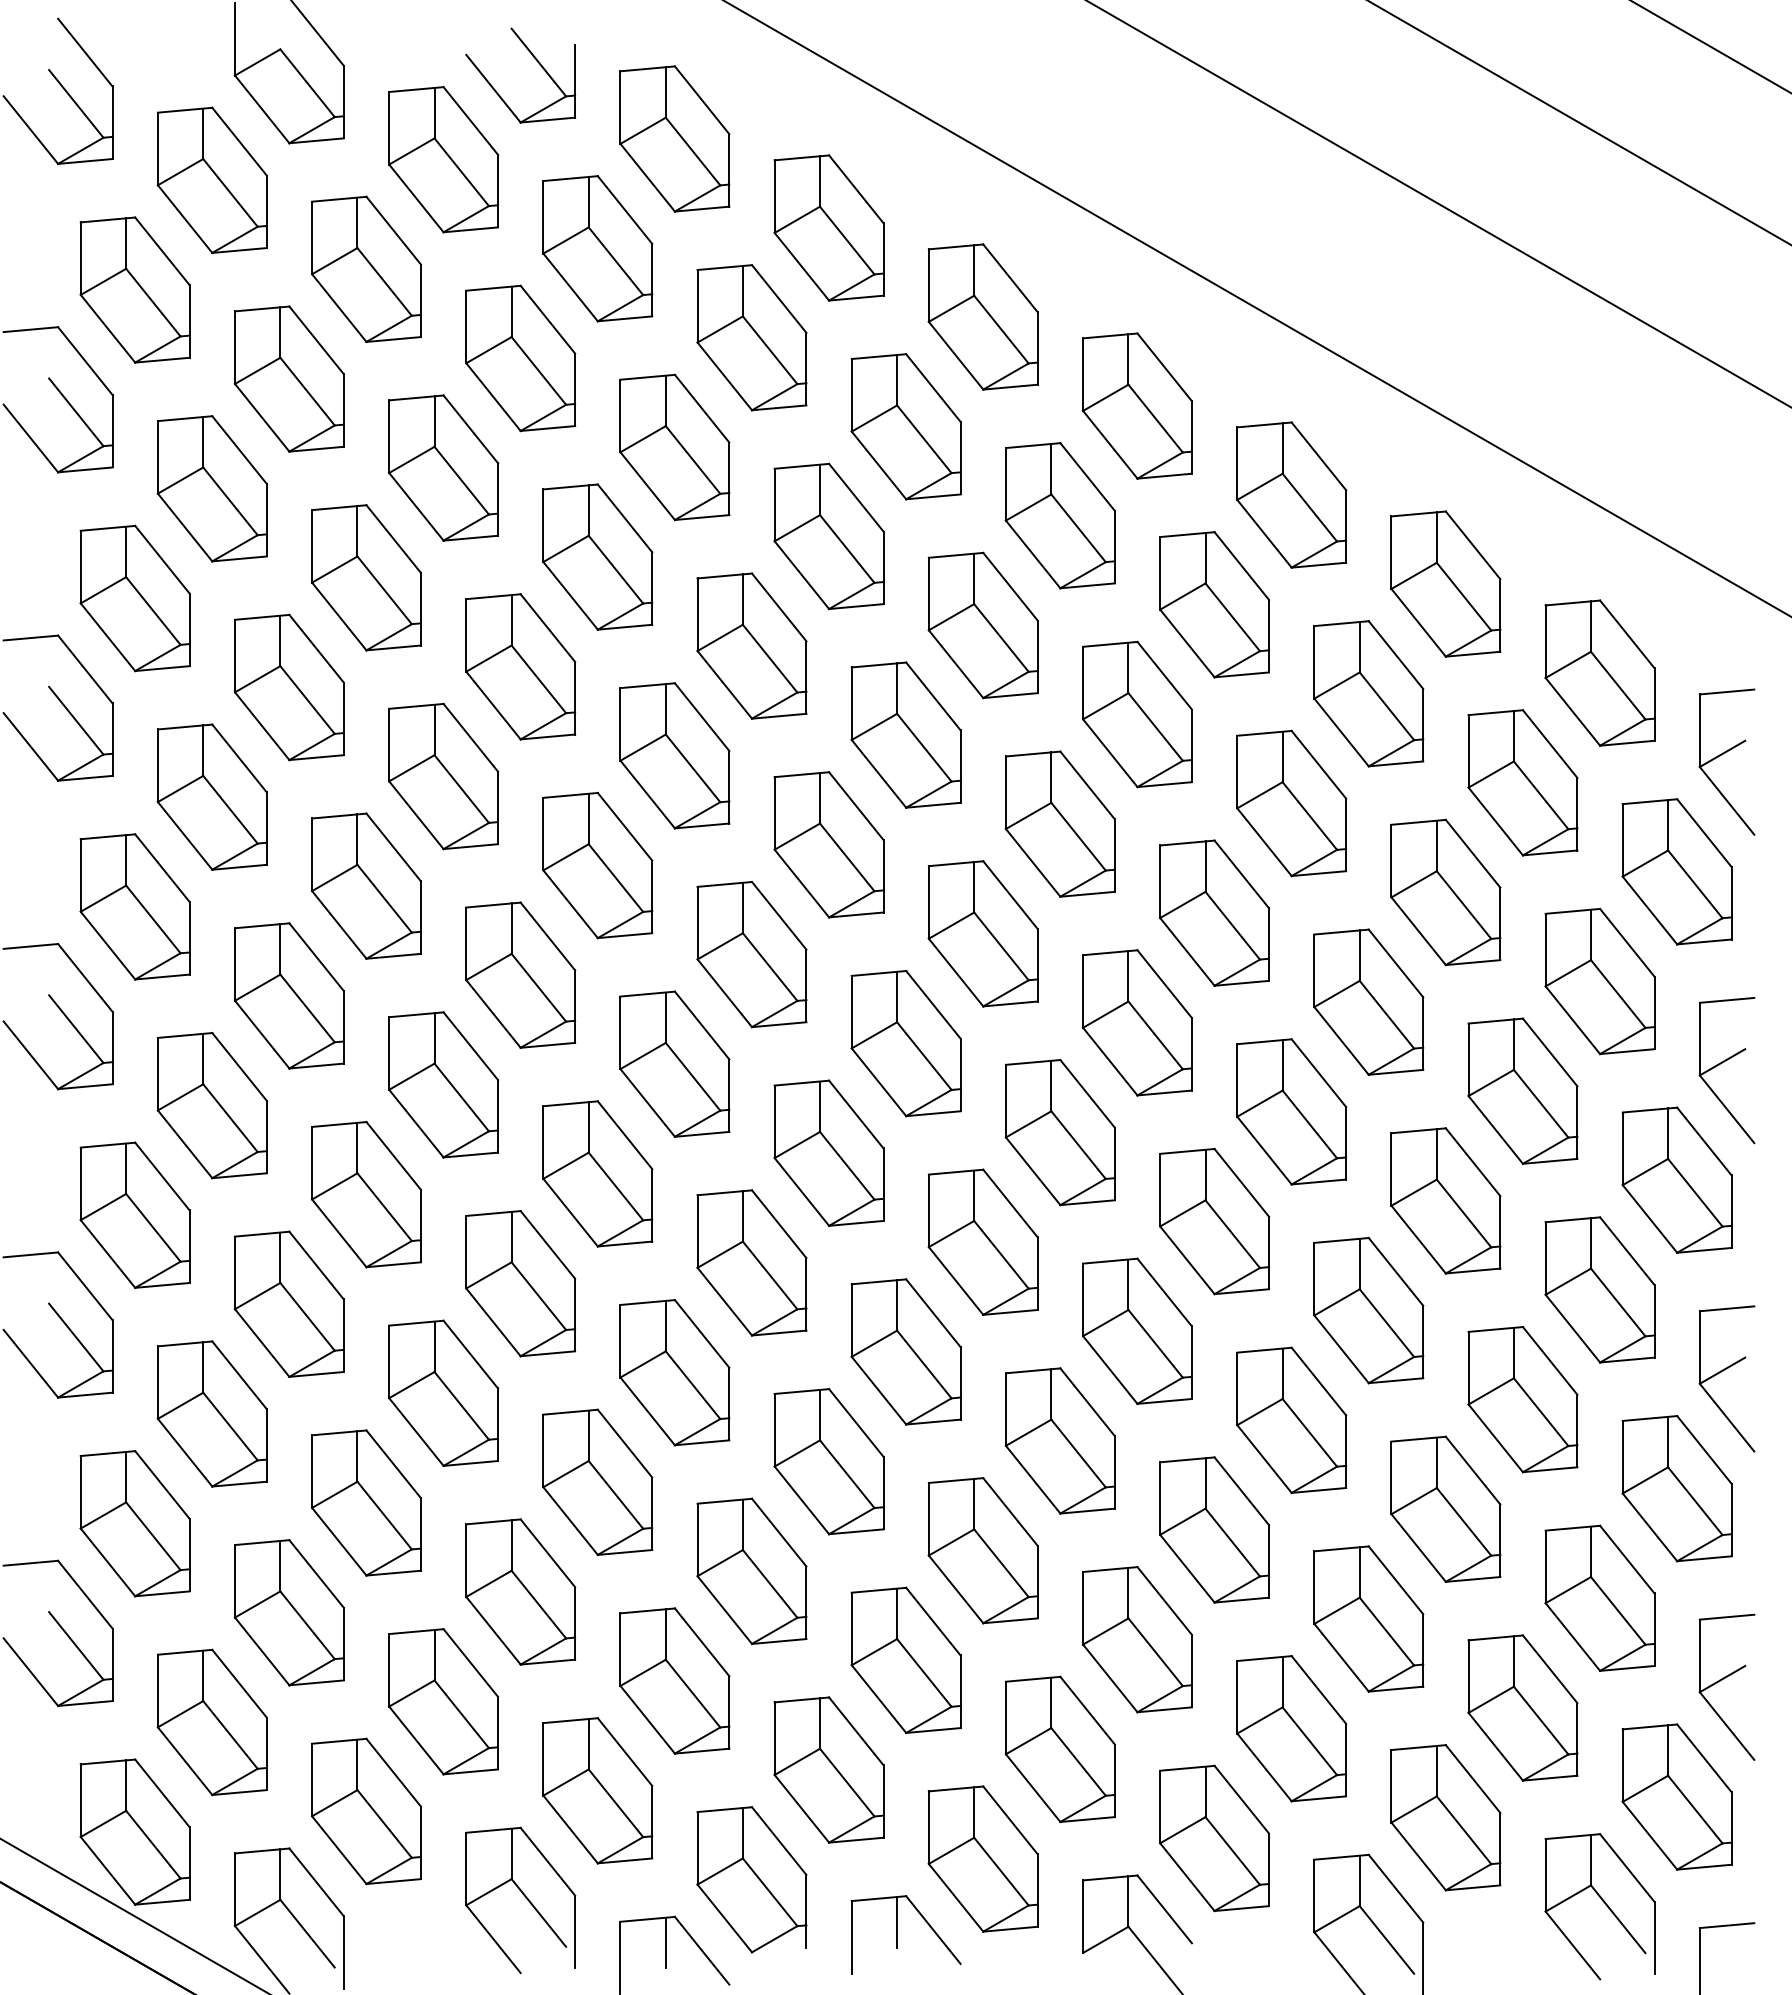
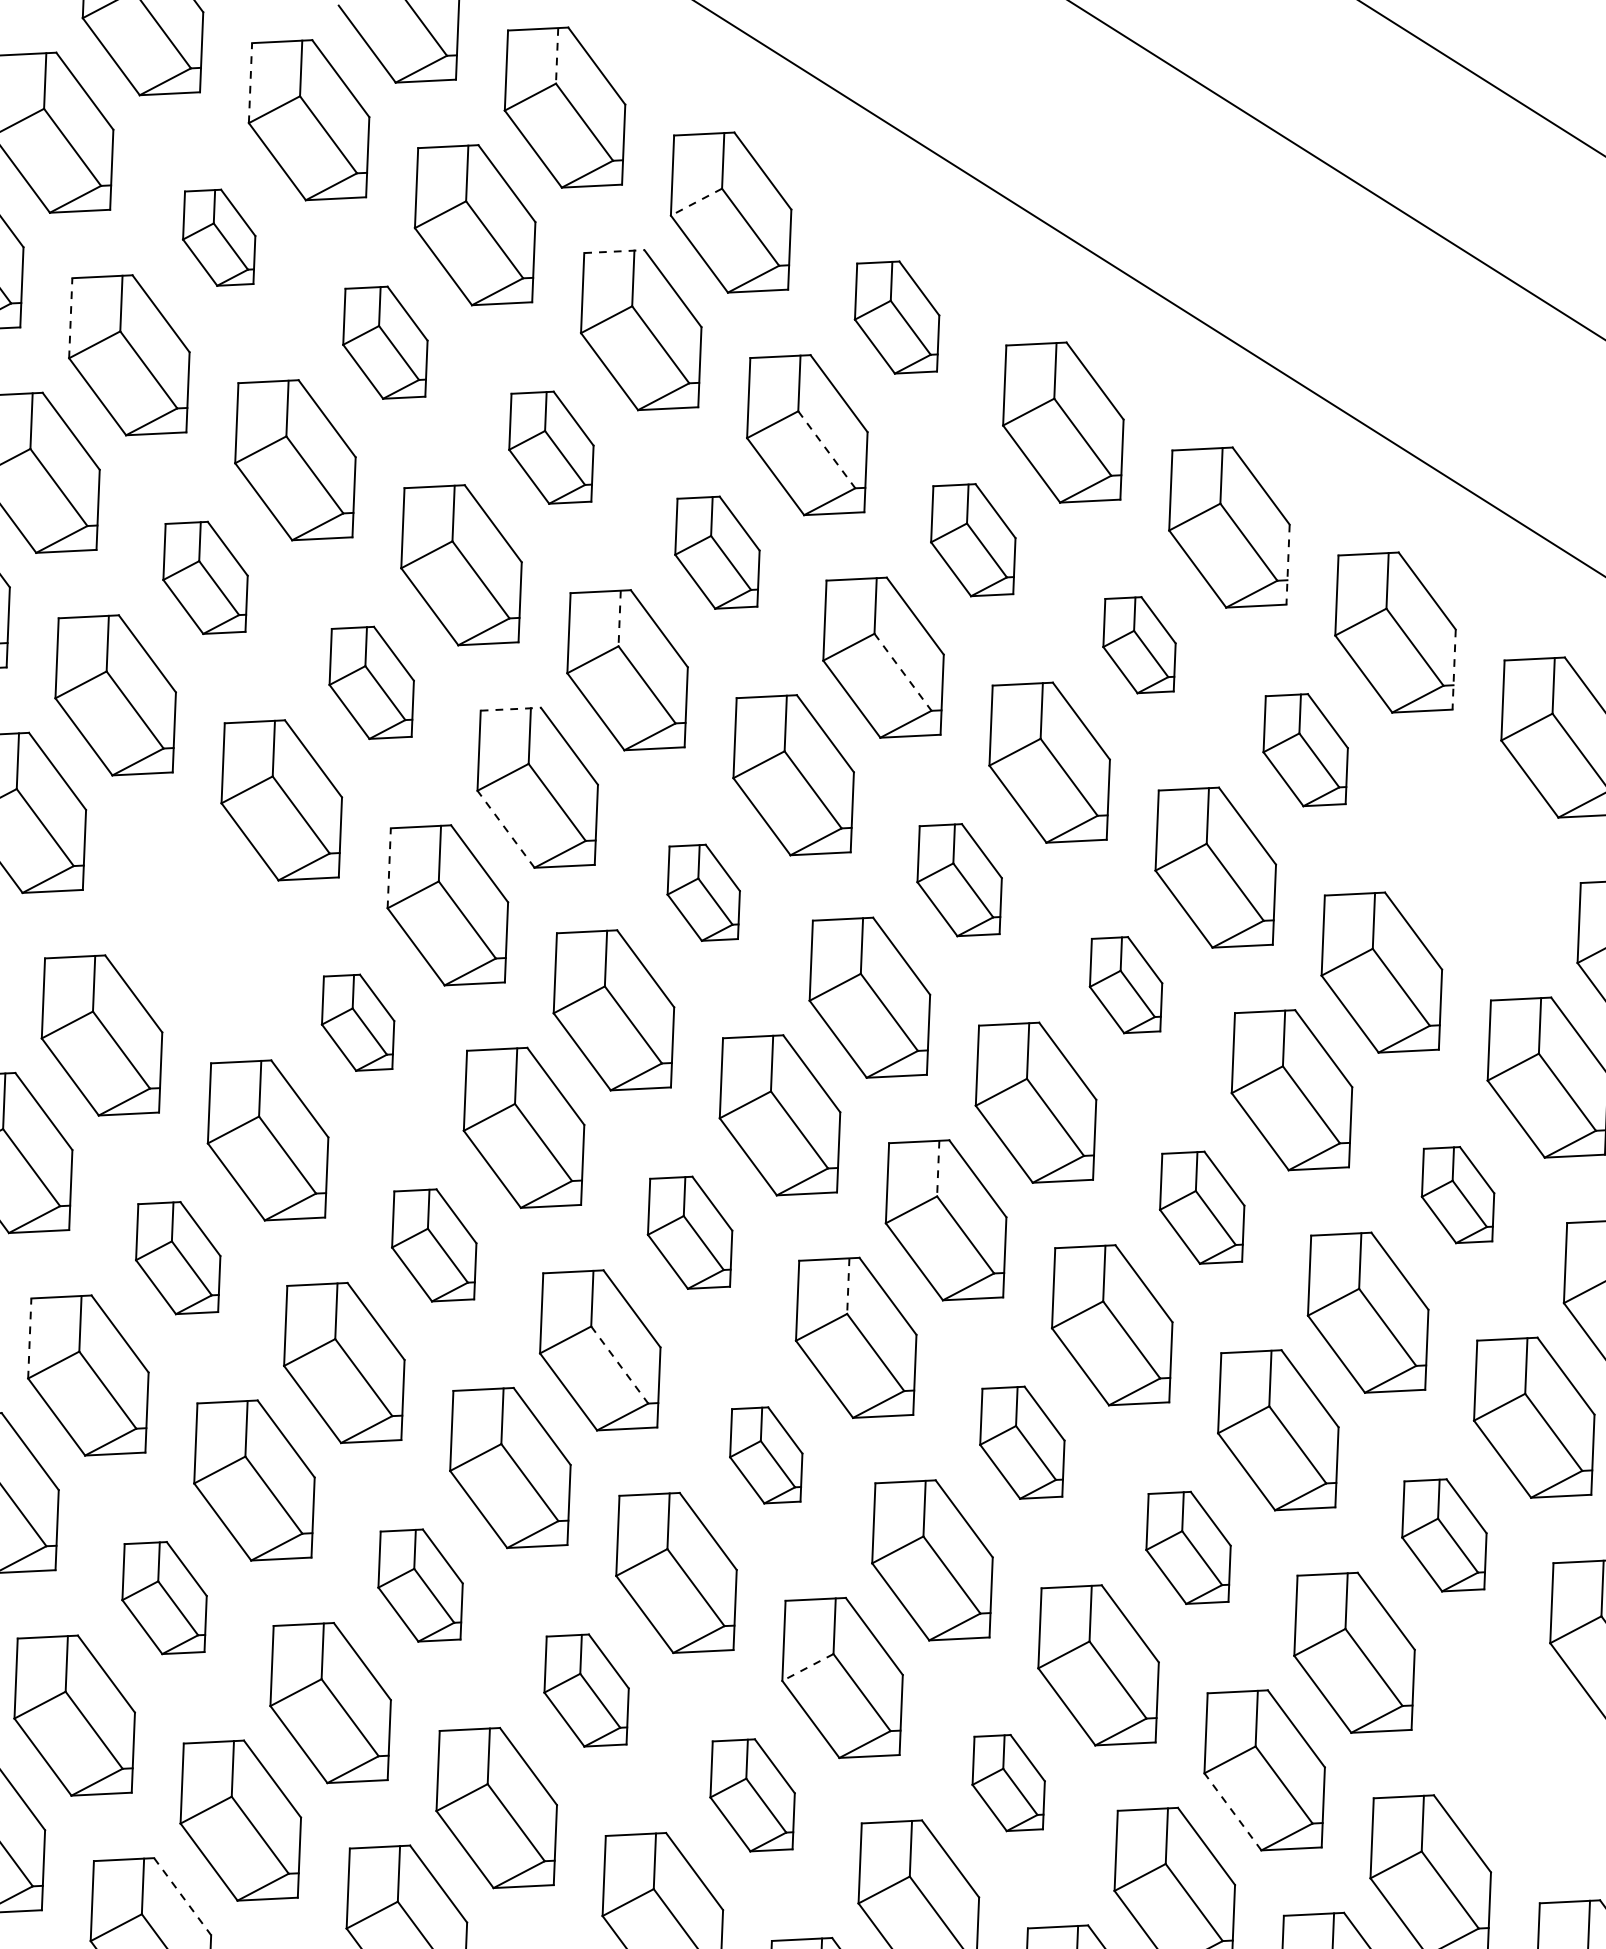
line: (665, 92) -> (556, 55), solid -> dashed
line: (389, 127) -> (250, 82), solid -> dashed
line: (796, 220) -> (695, 202), solid -> dashed
line: (725, 267) -> (615, 251), solid -> dashed
part: (366, 269) -> (219, 237), size x0.6
part: (982, 316) -> (896, 316), size x0.7
line: (235, 347) -> (71, 318), solid -> dashed
part: (520, 358) -> (385, 342), size x0.7
line: (924, 439) -> (826, 450), solid -> dashed
part: (674, 447) -> (550, 447), size x0.7
part: (1059, 515) -> (972, 539), size x0.7
line: (1346, 527) -> (1288, 565), solid -> dashed
part: (828, 536) -> (716, 552), size x0.7
part: (366, 577) -> (205, 577), size x0.7
line: (742, 600) -> (619, 619), solid -> dashed
part: (1214, 604) -> (1139, 644), size x0.6
line: (1500, 616) -> (1454, 670), solid -> dashed
line: (1001, 638) -> (903, 672), solid -> dashed
part: (520, 666) -> (371, 682), size x0.7
line: (648, 685) -> (511, 709), solid -> dashed
part: (1368, 693) -> (1305, 749), size x0.7
part: (1522, 782) -> (1471, 854), removed
line: (647, 794) -> (505, 829), solid -> dashed
part: (1059, 823) -> (958, 879), size x0.7
line: (543, 833) -> (389, 867), solid -> dashed
part: (828, 844) -> (703, 892), size x0.6
part: (366, 885) -> (191, 917), removed
part: (1214, 912) -> (1125, 984), size x0.6
part: (520, 974) -> (357, 1022), size x0.6
line: (1051, 1086) -> (938, 1169), solid -> dashed
part: (1522, 1090) -> (1457, 1194), size x0.6
part: (1291, 1111) -> (1201, 1207), size x0.7
part: (828, 1152) -> (689, 1232), size x0.7
part: (597, 1173) -> (433, 1244), size x0.7
part: (366, 1194) -> (178, 1257), size x0.7
line: (974, 1196) -> (848, 1286), solid -> dashed
line: (235, 1272) -> (30, 1338), solid -> dashed
line: (770, 1275) -> (620, 1365), solid -> dashed
part: (1137, 1330) -> (1022, 1441), size x0.7
part: (905, 1351) -> (765, 1454), size x0.6
part: (1522, 1399) -> (1443, 1535), size x0.7
part: (1291, 1420) -> (1188, 1548), size x0.7
part: (597, 1482) -> (420, 1585), size x0.7
part: (366, 1502) -> (164, 1597), size x0.7
line: (951, 1542) -> (807, 1667), solid -> dashed
part: (751, 1571) -> (586, 1690), size x0.7
part: (1599, 1597) -> (1520, 1756), removed
part: (1137, 1639) -> (1008, 1782), size x0.6
line: (1341, 1657) -> (1232, 1811), solid -> dashed
part: (905, 1659) -> (752, 1794), size x0.7
line: (394, 1773) -> (183, 1897), solid -> dashed

